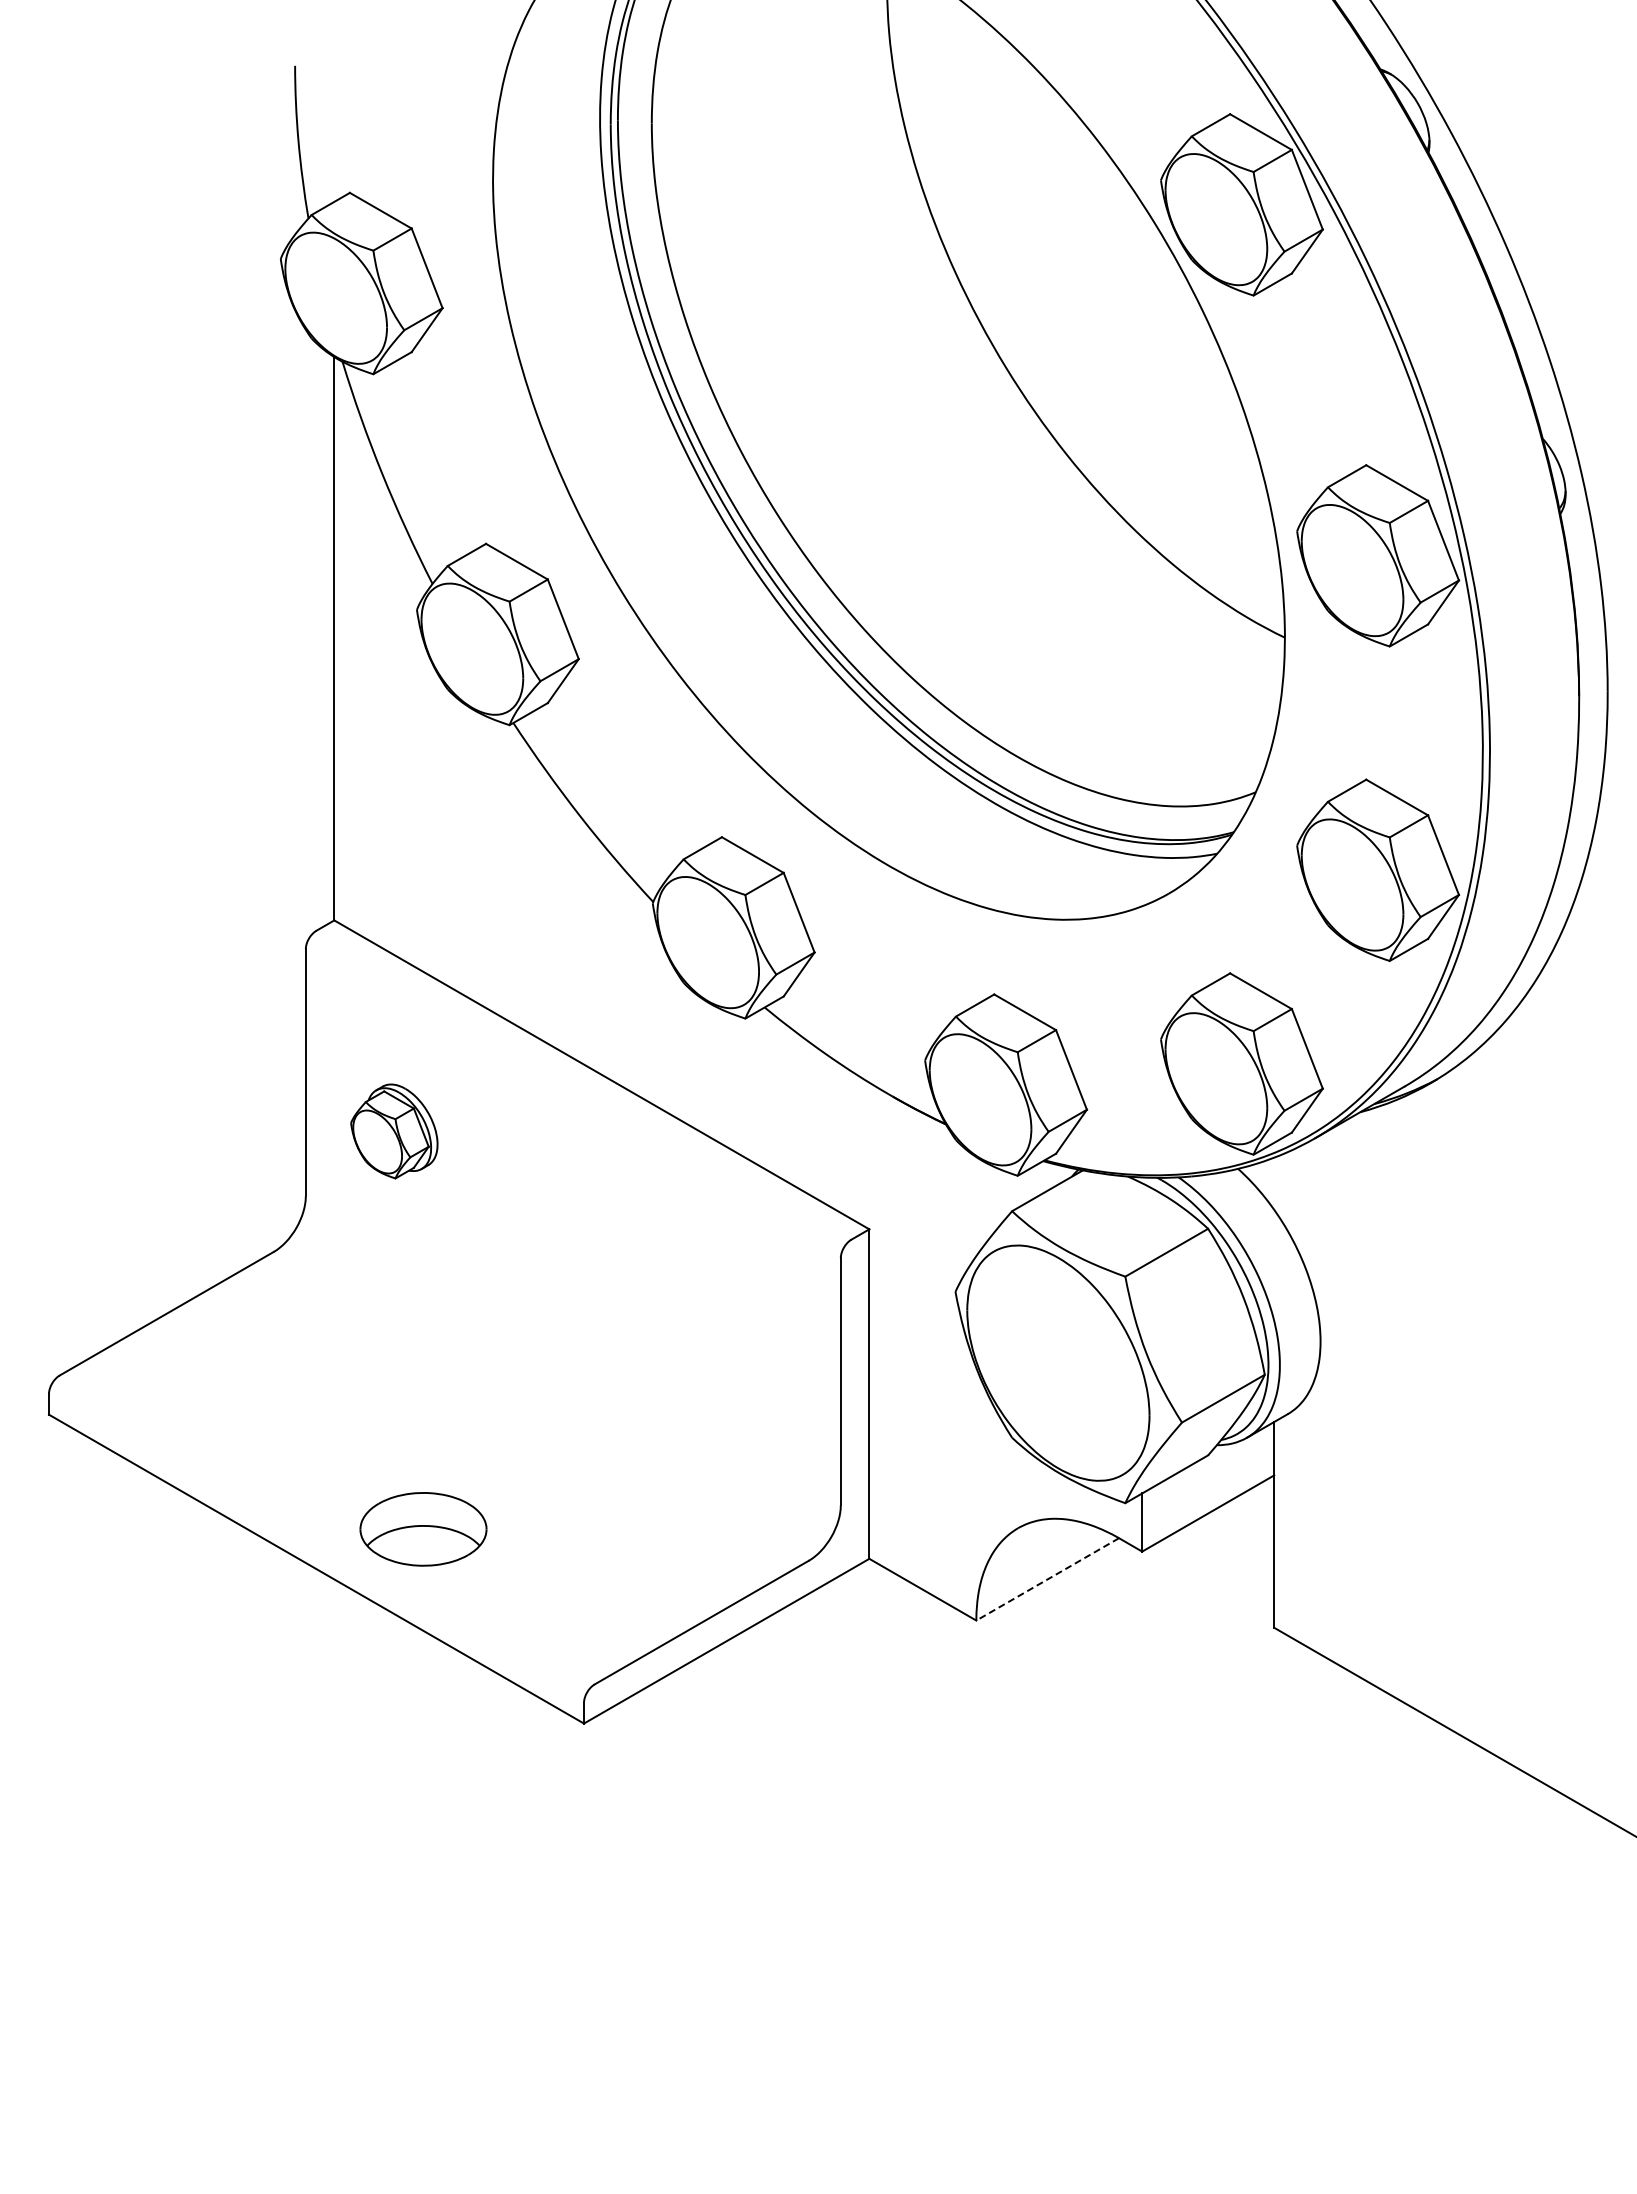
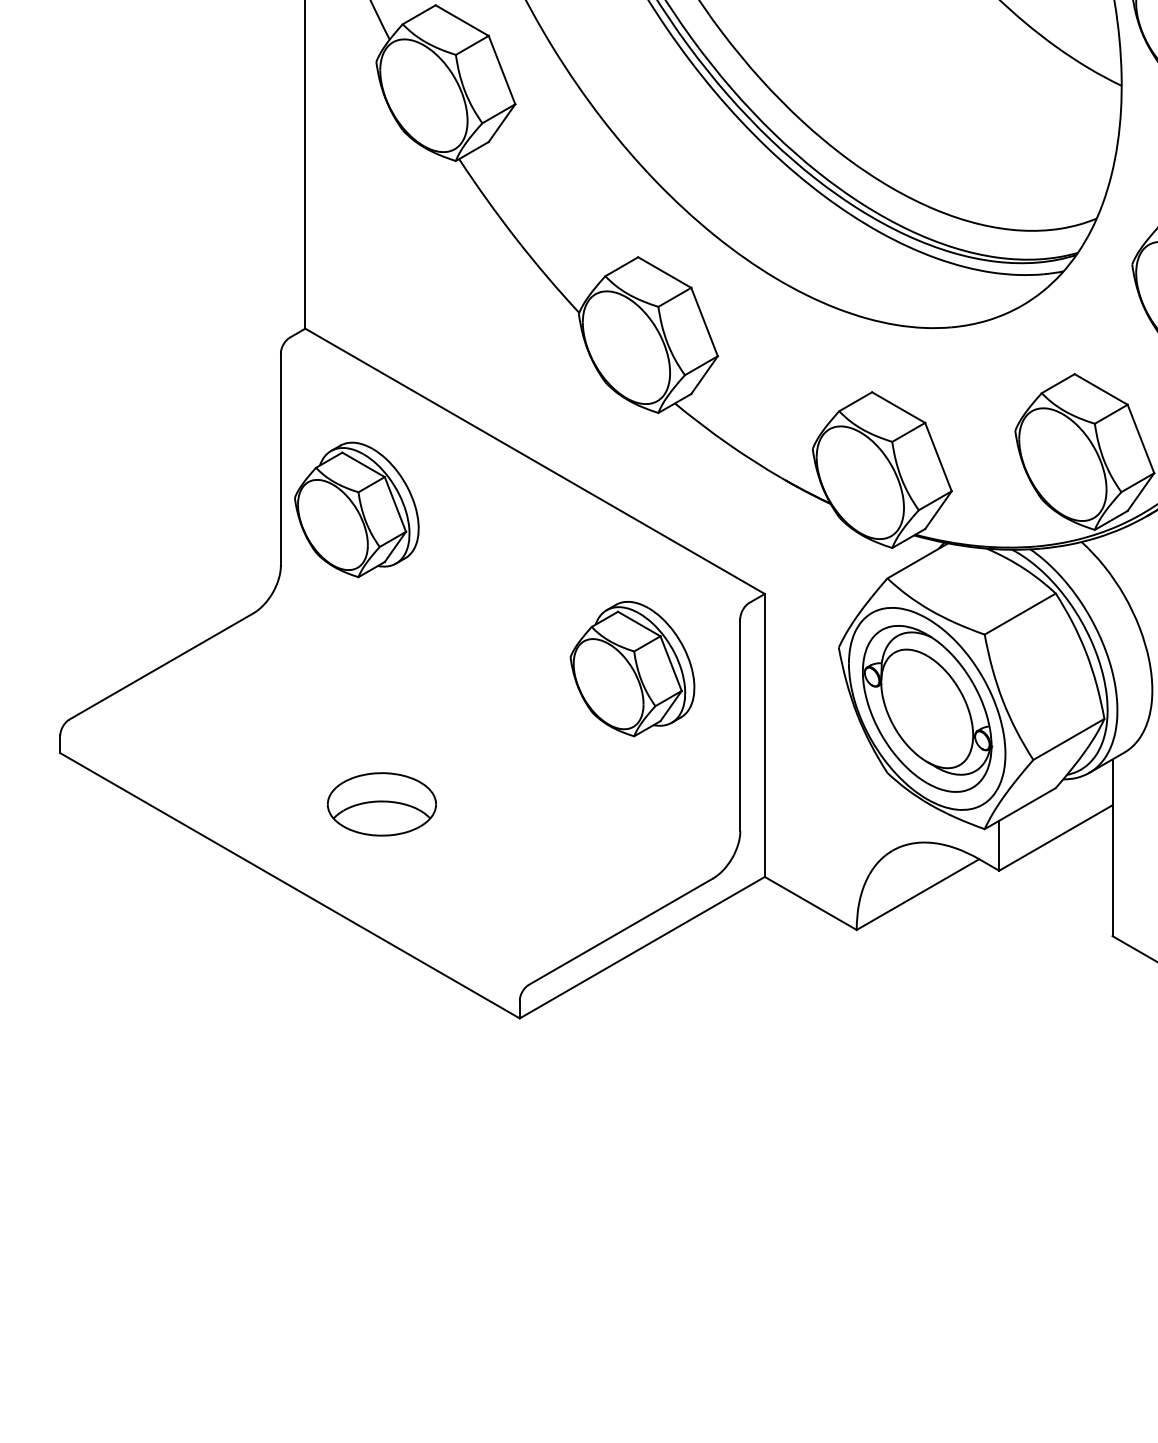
part: (394, 1131) -> (357, 509), size x1.67
part: (715, 1316) -> (632, 668), added
part: (1058, 1362) -> (927, 708), added
part: (423, 1529) -> (381, 804), moved
line: (1047, 1579) -> (917, 894), dashed -> solid

